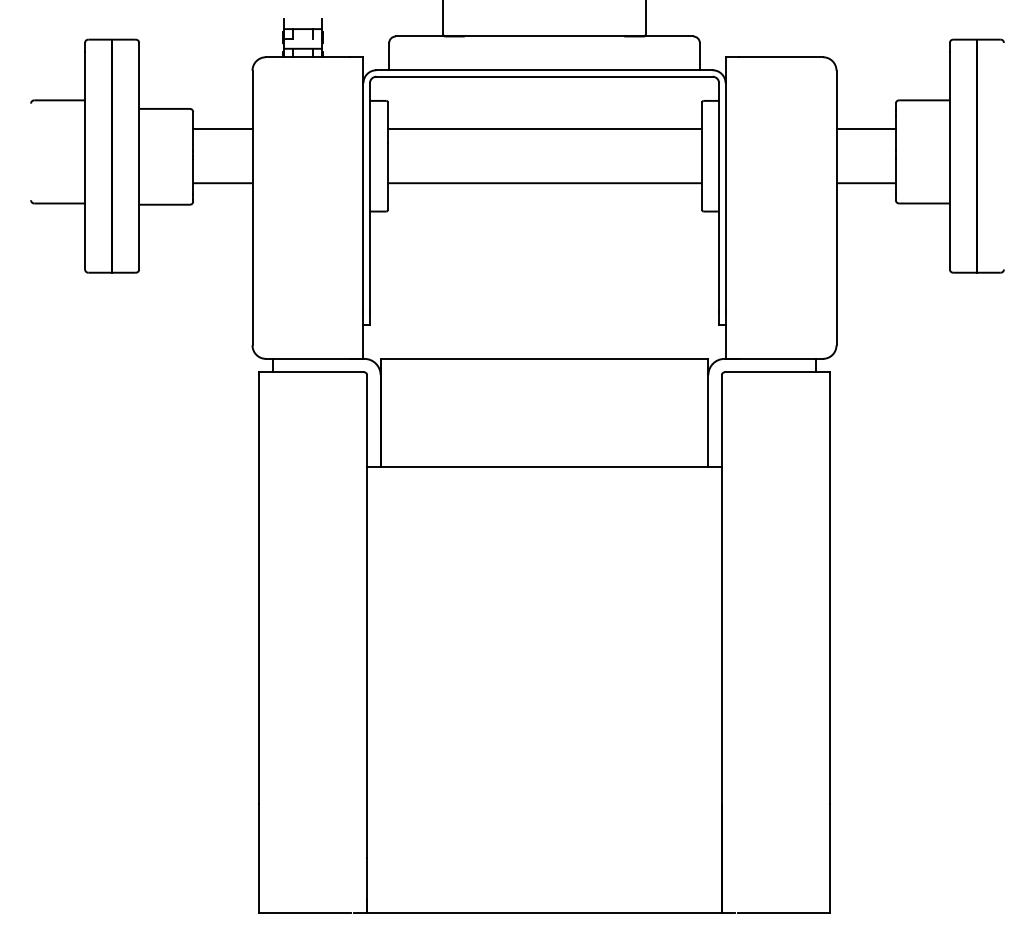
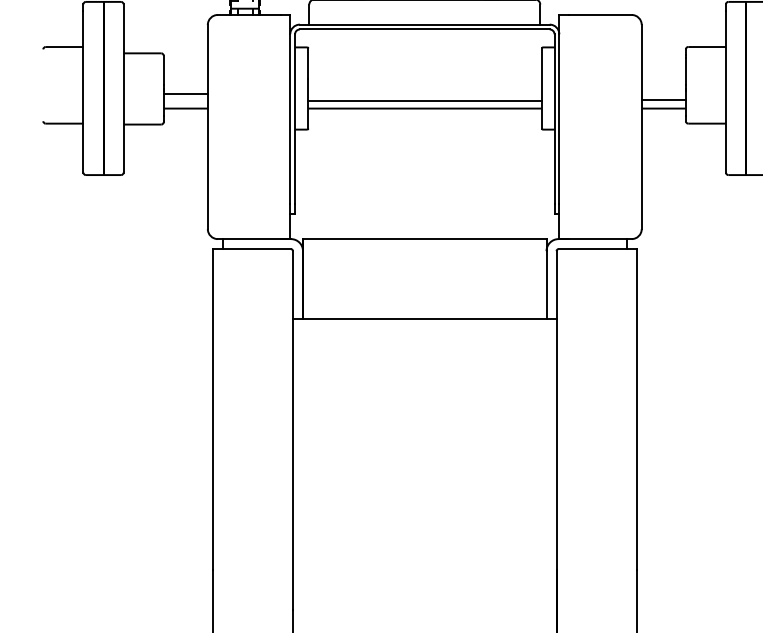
line: (222, 129) -> (185, 93), moved
line: (544, 129) -> (424, 101), moved
line: (865, 129) -> (663, 100), moved

